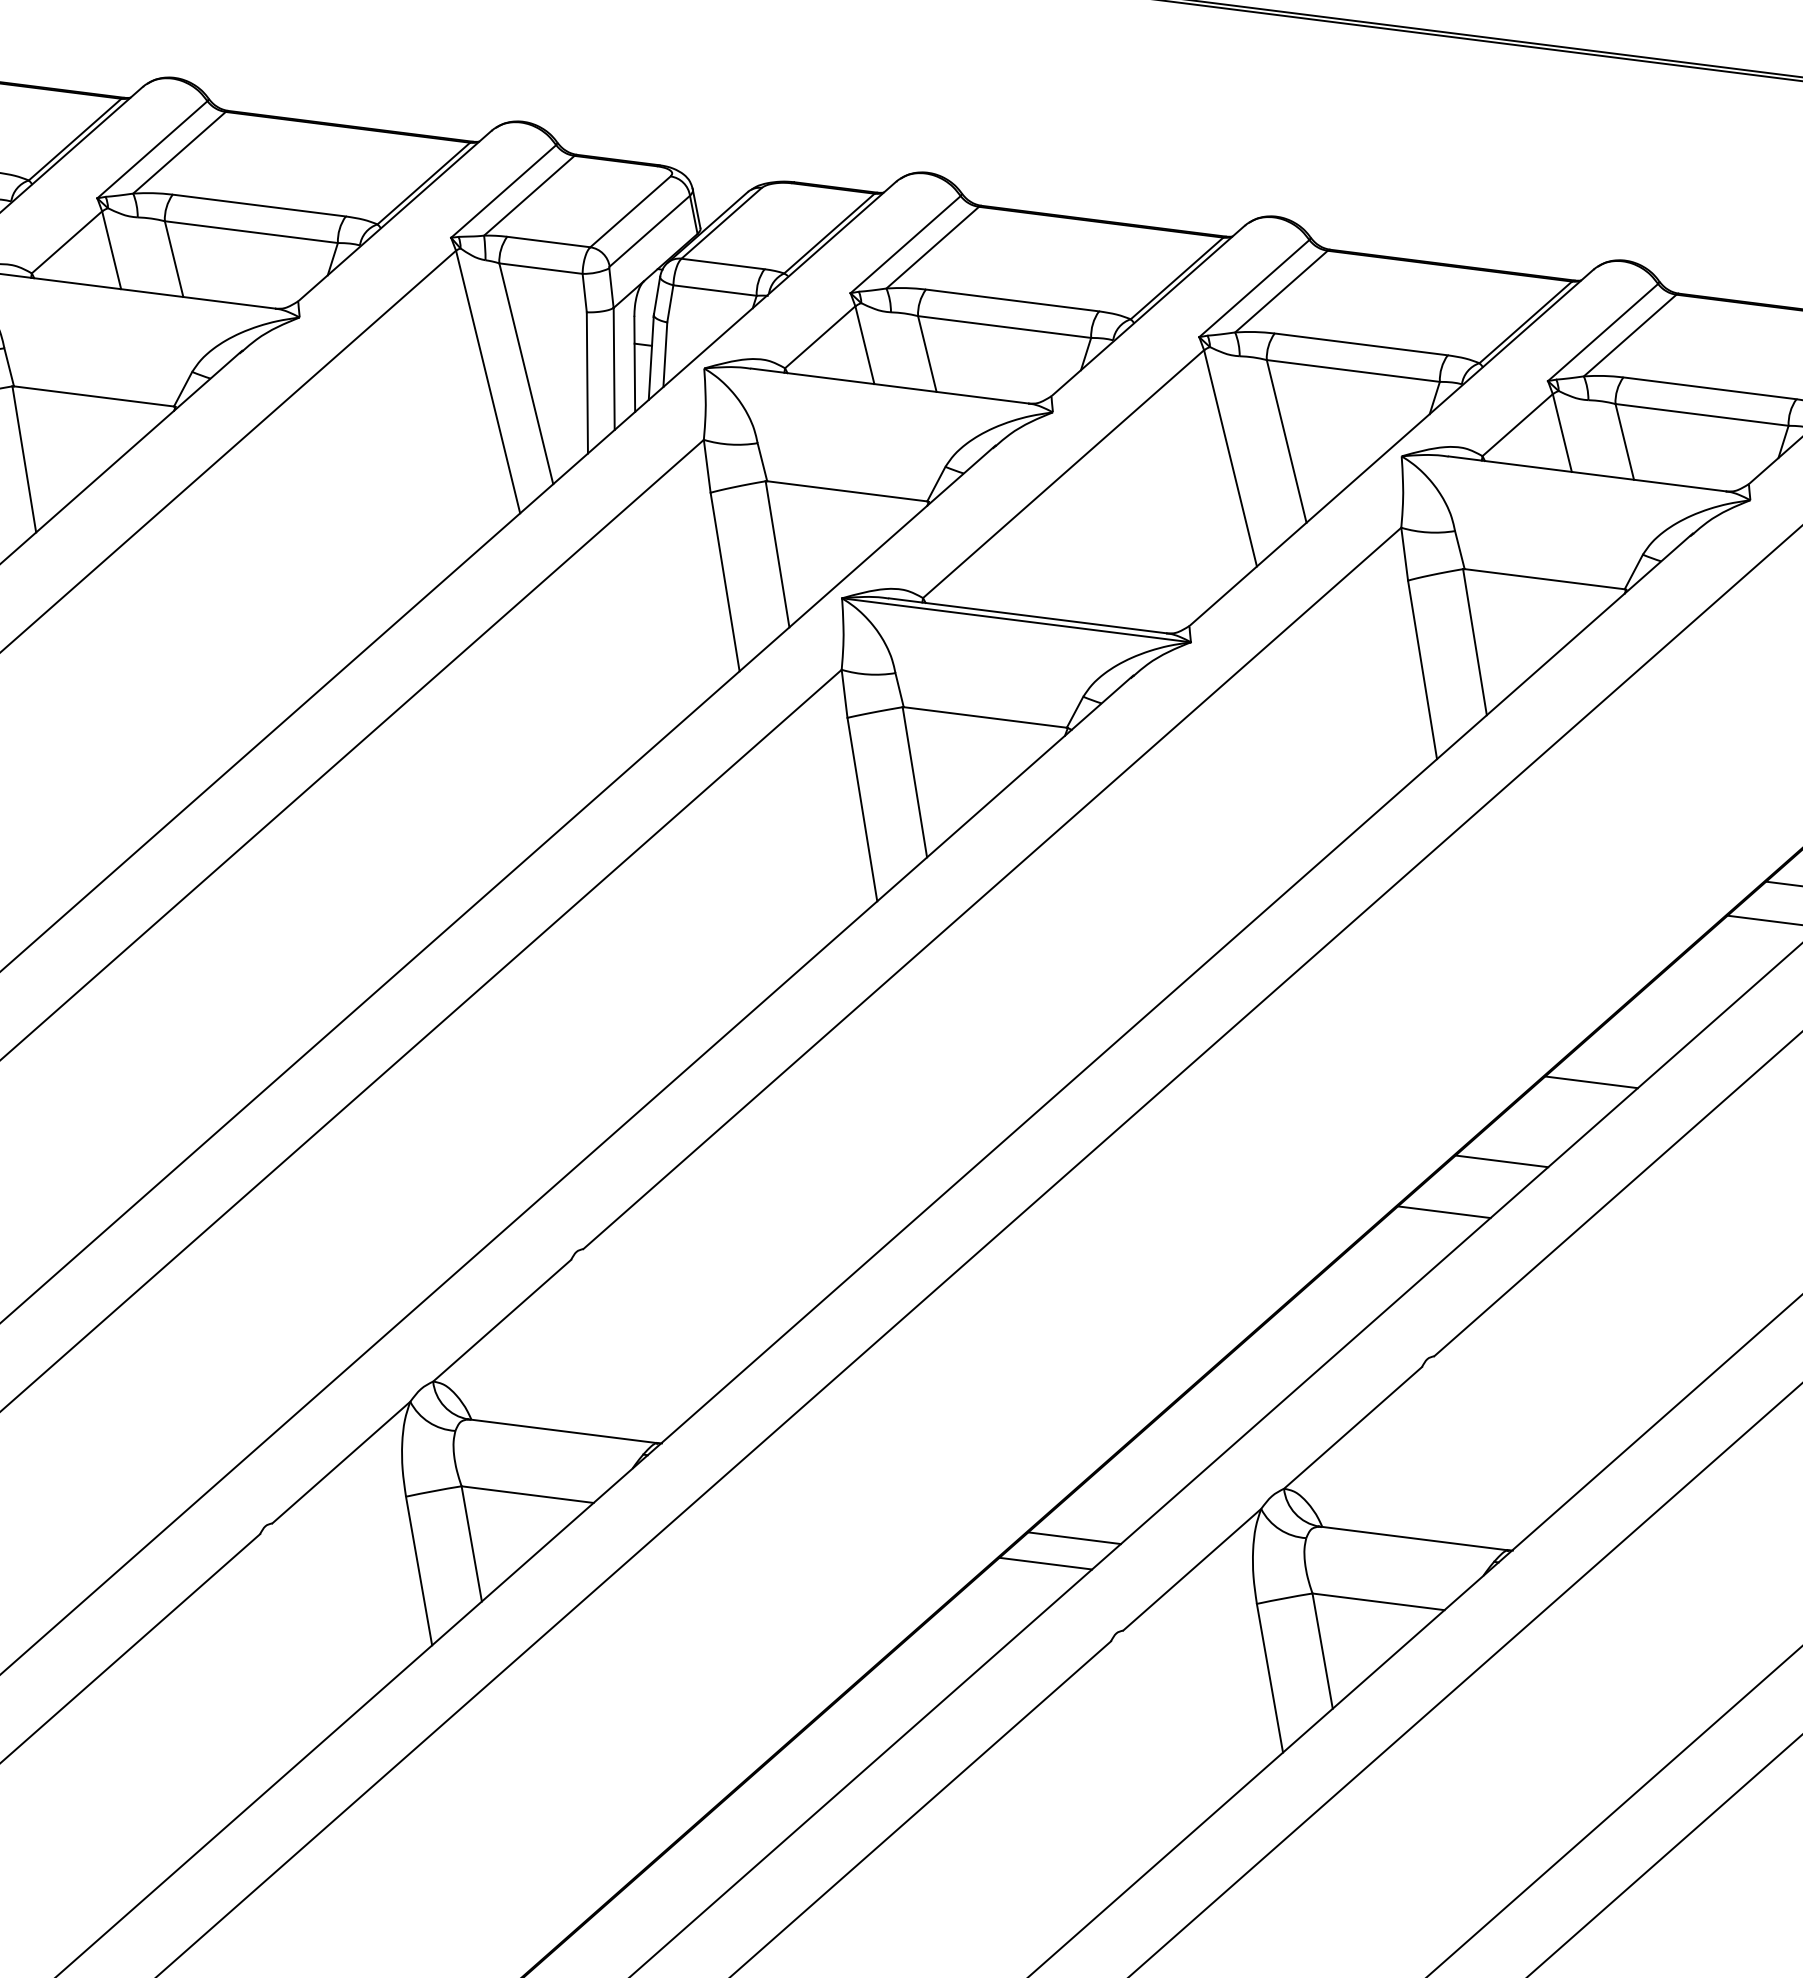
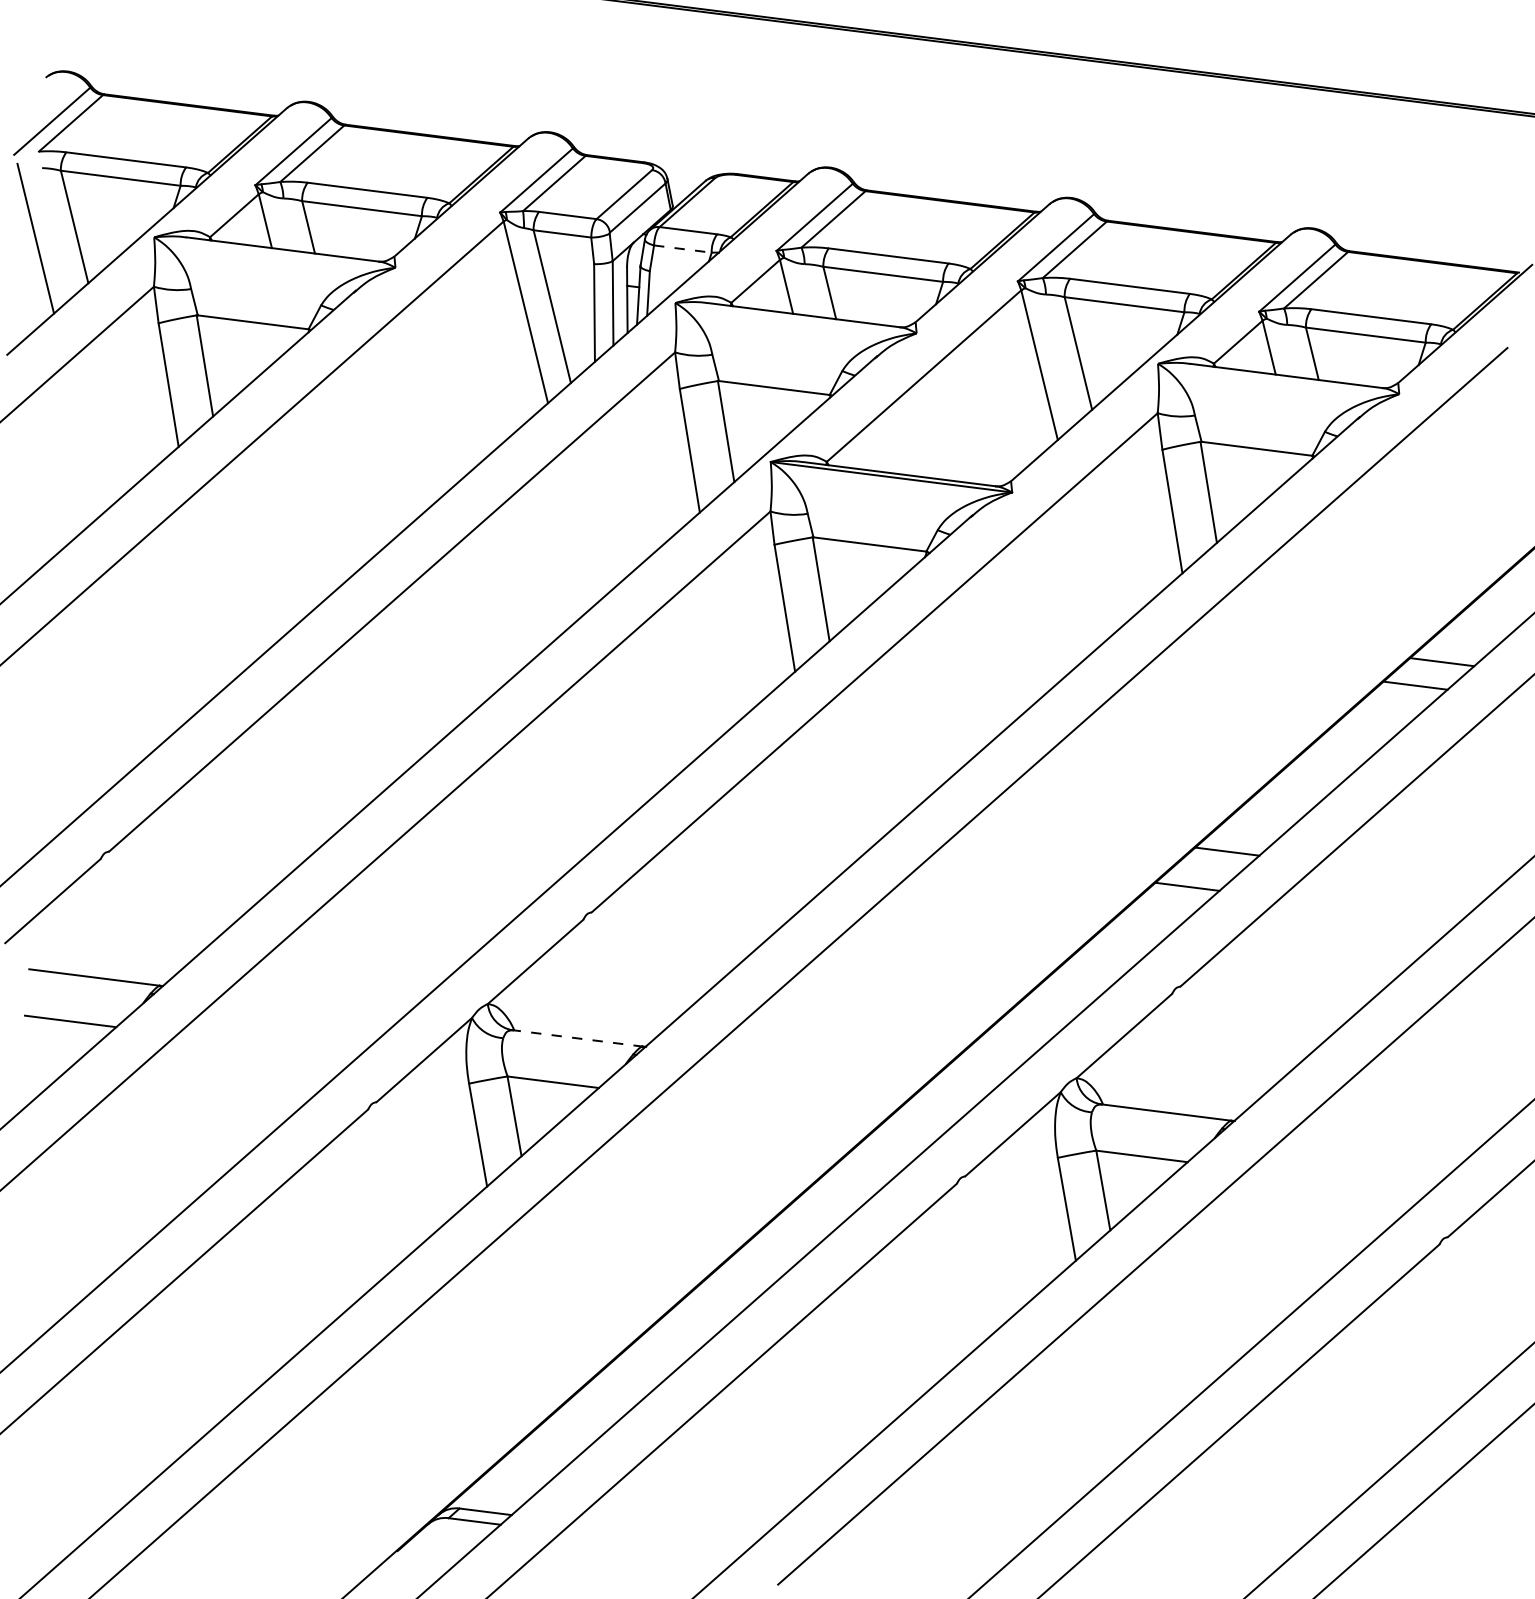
line: (715, 291) -> (683, 249), solid -> dashed
line: (1591, 1081) -> (1289, 796), removed
line: (562, 1431) -> (577, 1038), solid -> dashed
line: (1074, 1538) -> (931, 1112), removed
line: (1045, 1562) -> (911, 1129), removed

